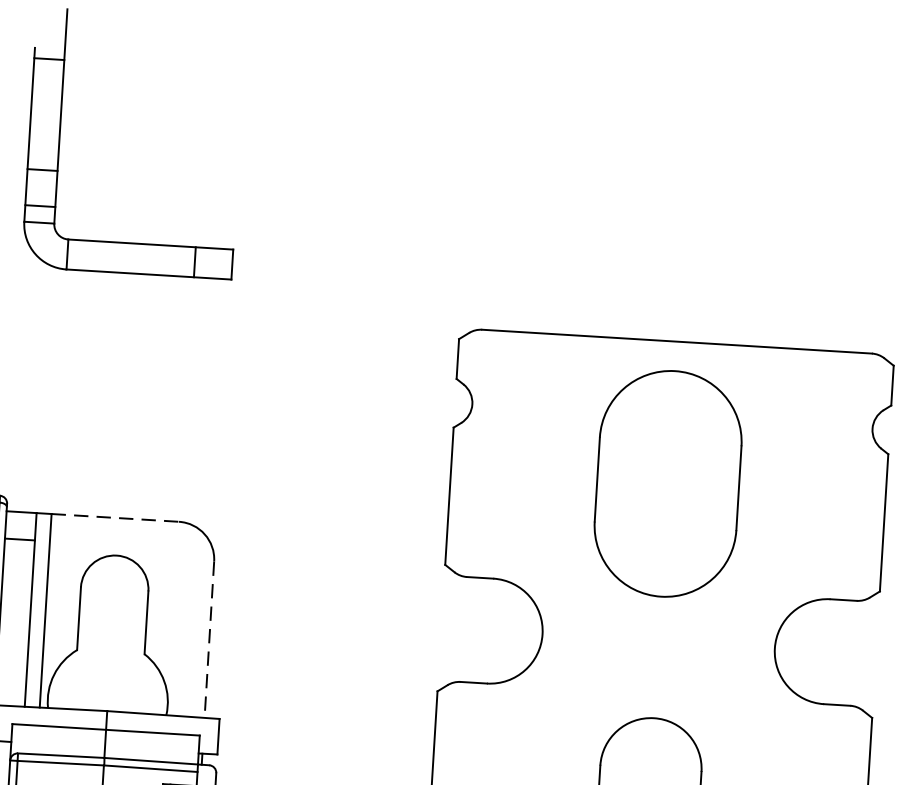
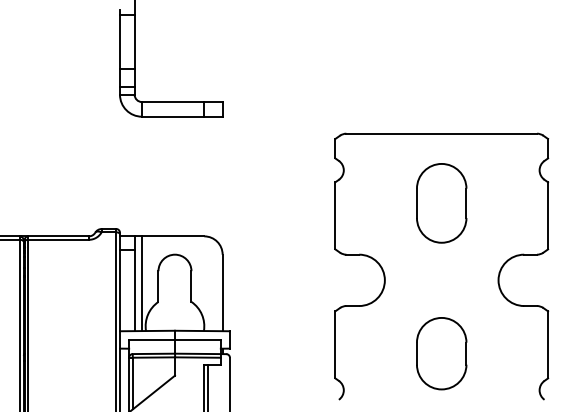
part: (667, 484) -> (441, 203), size x0.71
line: (115, 518) -> (173, 236), dashed -> solid
line: (209, 640) -> (222, 293), dashed -> solid

